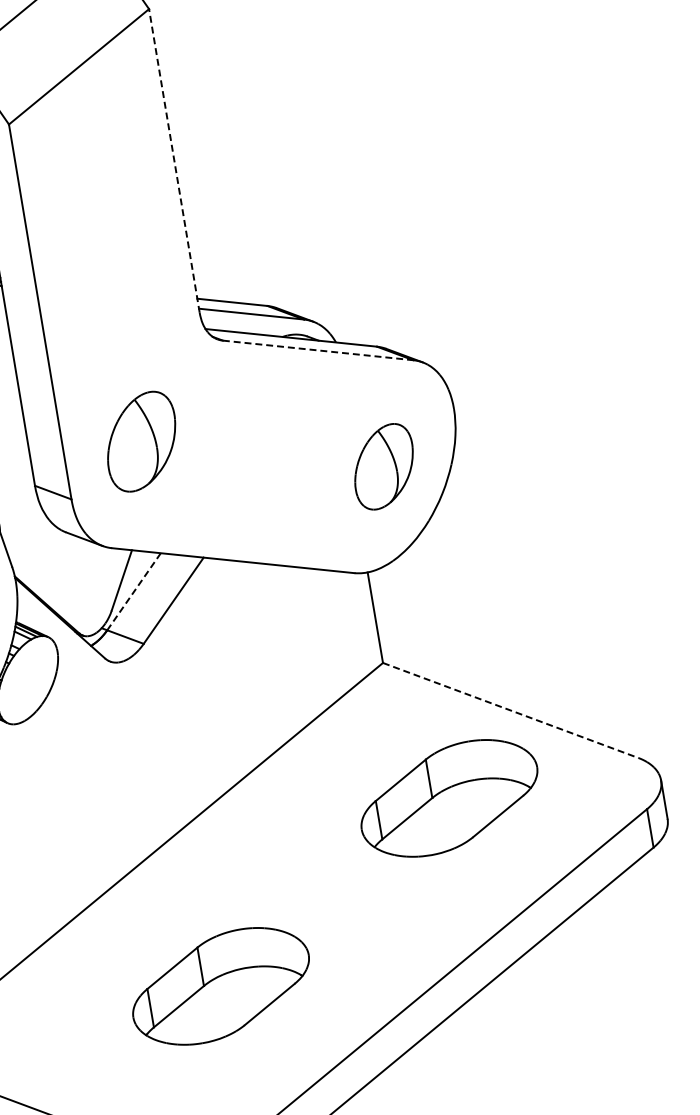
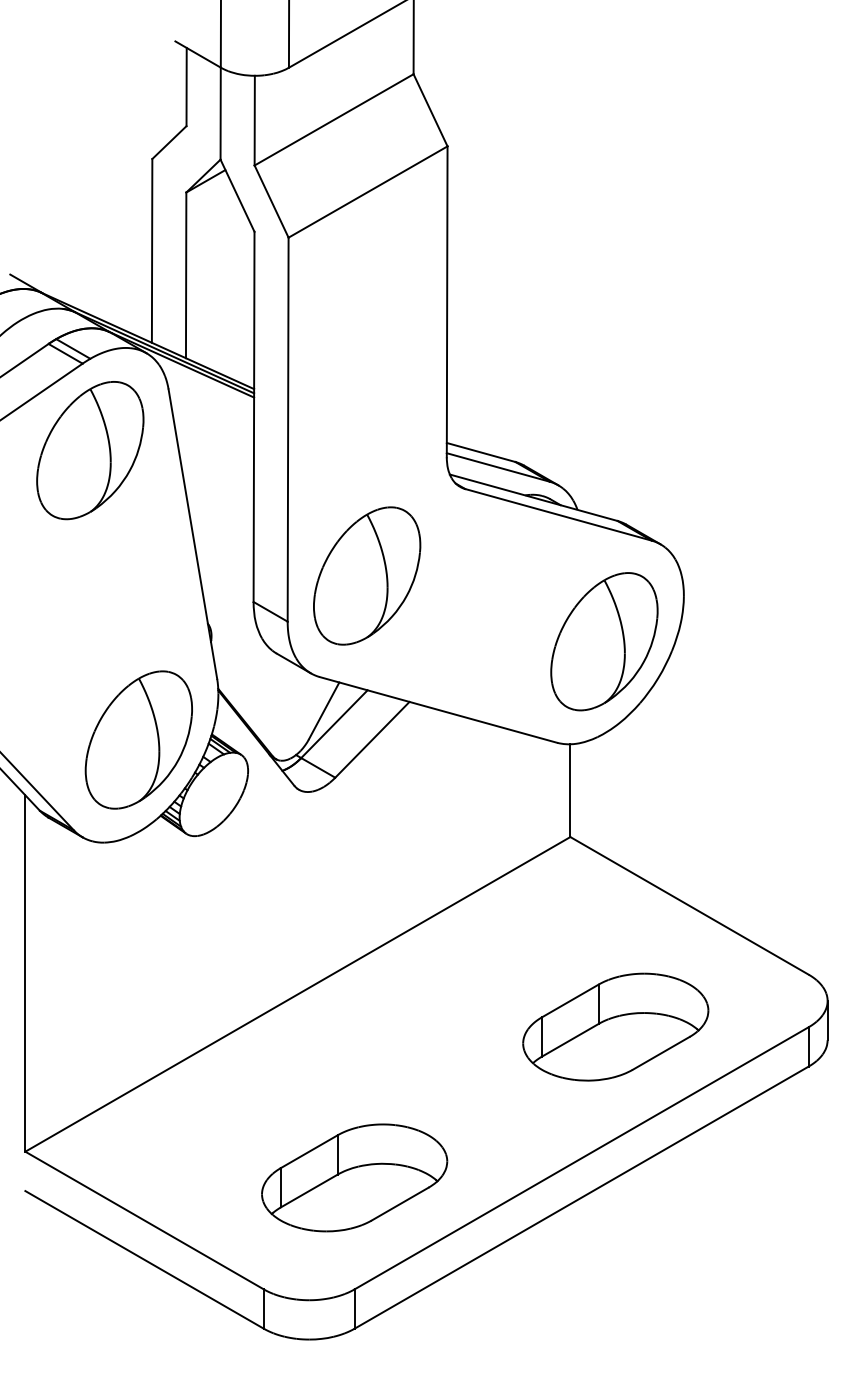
line: (174, 160) -> (447, 301), dashed -> solid
line: (318, 350) -> (558, 514), dashed -> solid
part: (141, 441) -> (367, 575), size x1.43
part: (384, 466) -> (604, 641), size x1.67
line: (134, 592) -> (334, 724), dashed -> solid
line: (510, 710) -> (689, 905), dashed -> solid
part: (449, 797) -> (615, 1026), moved
part: (220, 985) -> (354, 1177), moved

